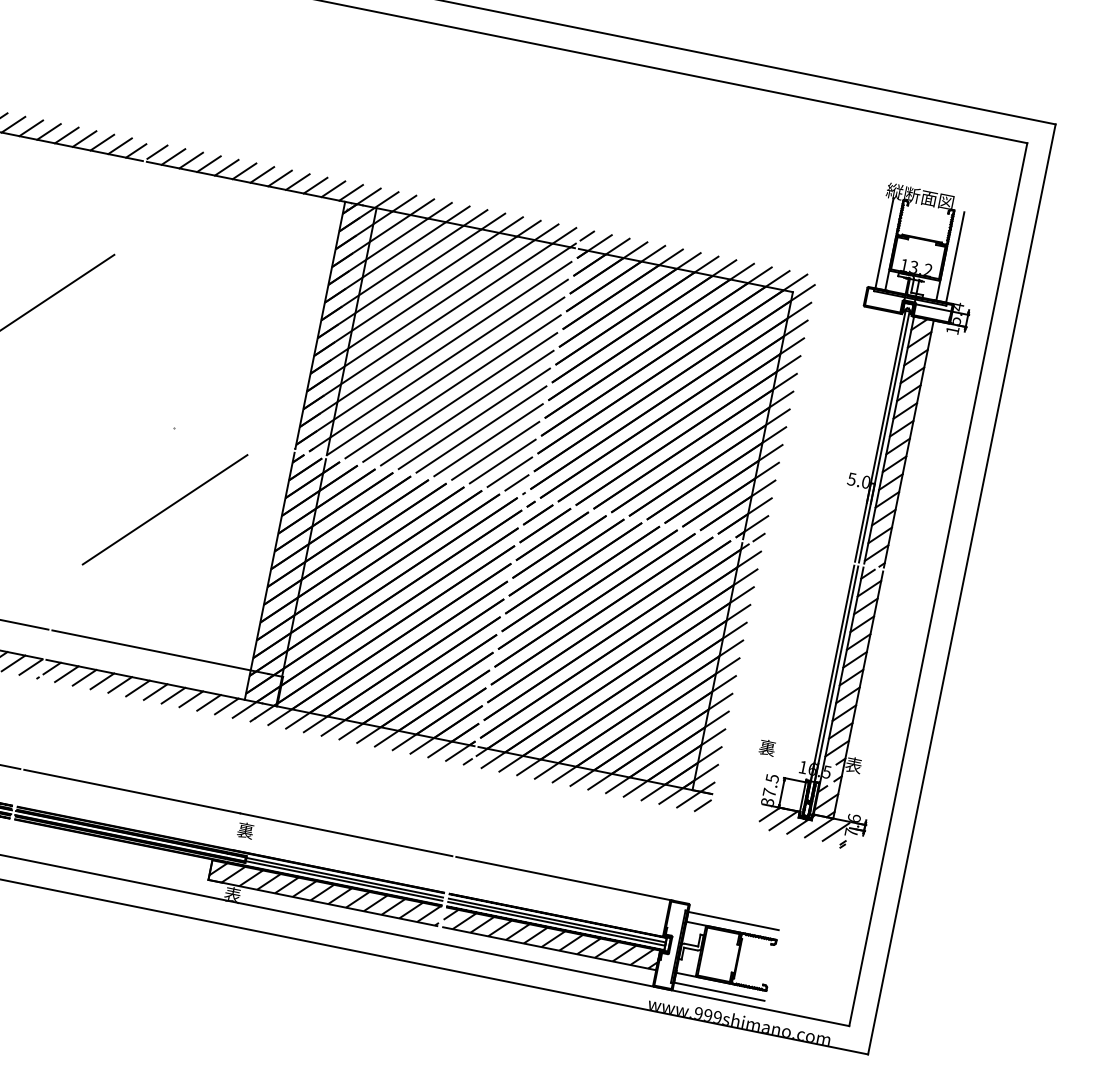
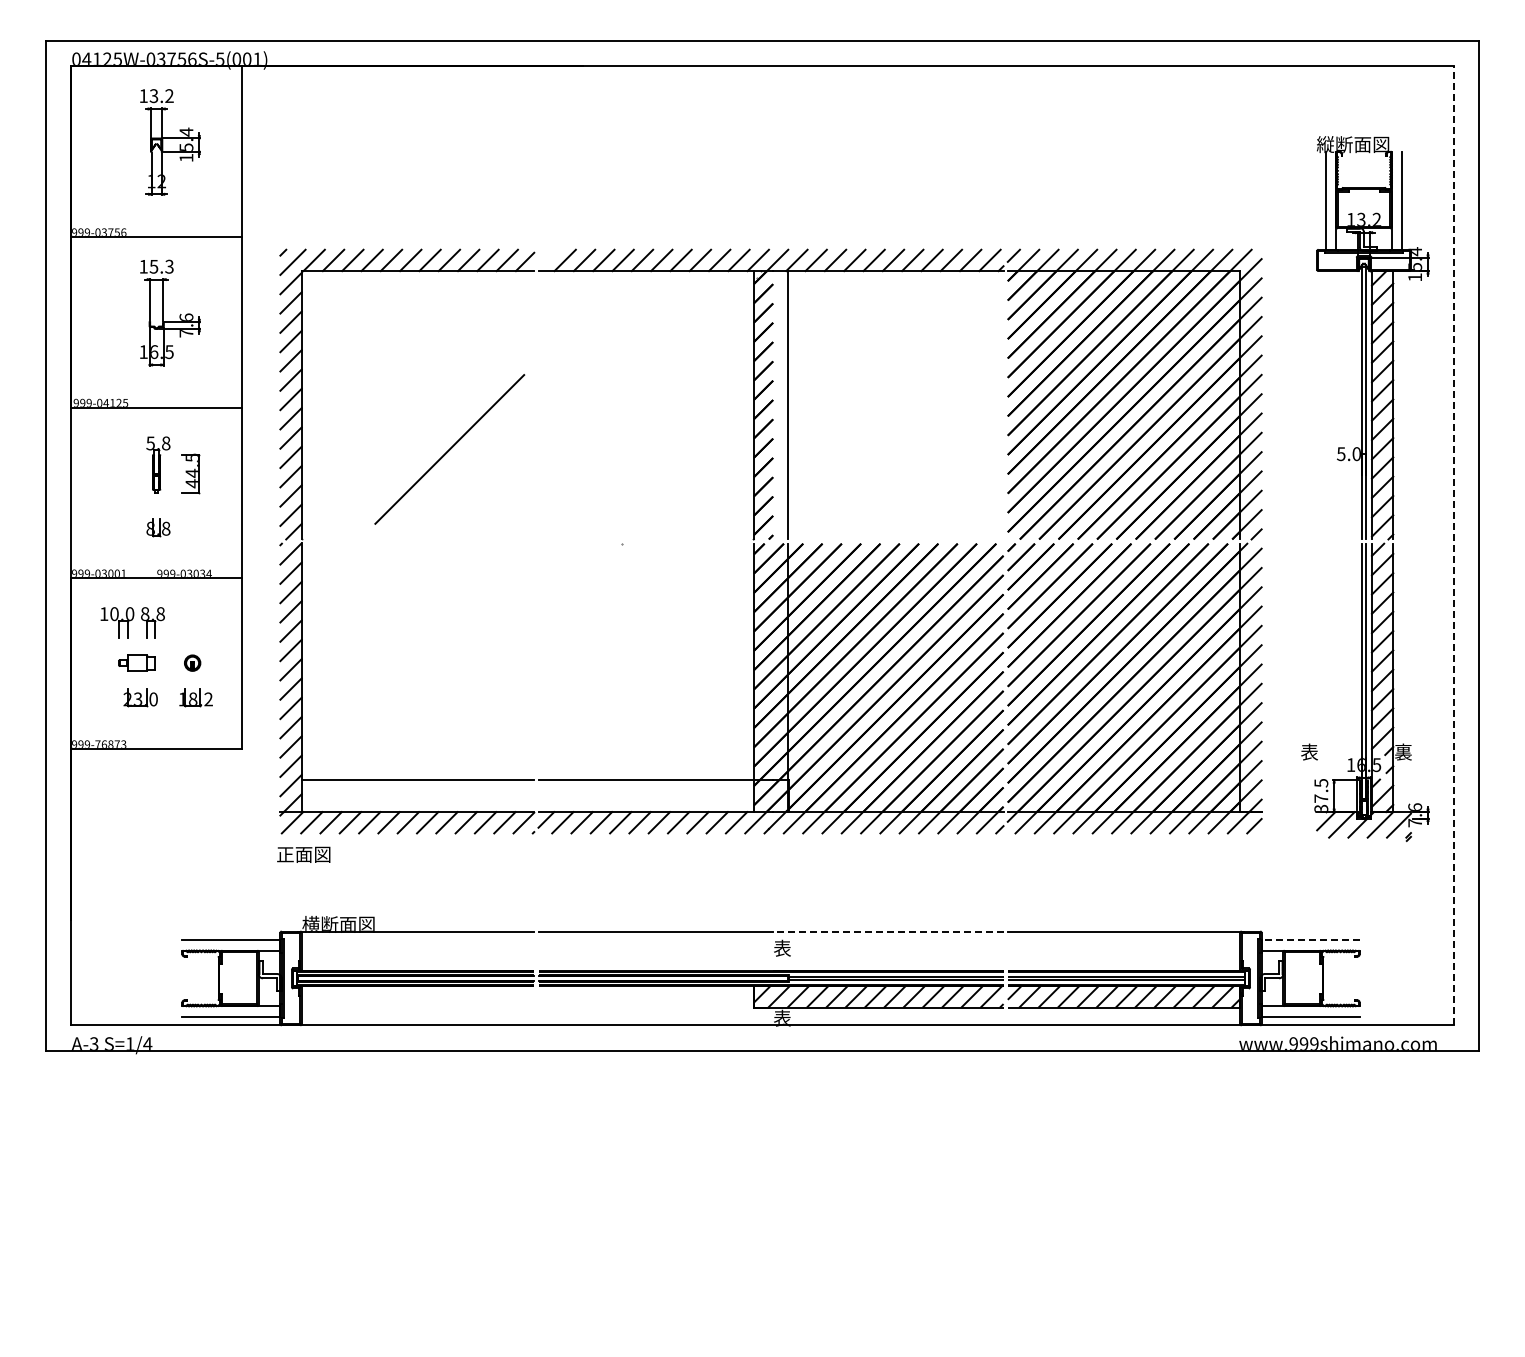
line: (157, 151) -> (547, 258), removed
hatch: (444, 350) -> (888, 405), removed
line: (164, 509) -> (630, 630), removed
line: (938, 584) -> (1453, 545), solid -> dashed
text: (767, 748) -> (1309, 752), 裏 -> 表
text: (853, 765) -> (1403, 752), 表 -> 裏
text: (245, 830) -> (782, 948), 裏 -> 表
line: (345, 834) -> (887, 931), solid -> dashed
line: (733, 921) -> (1310, 940), solid -> dashed

